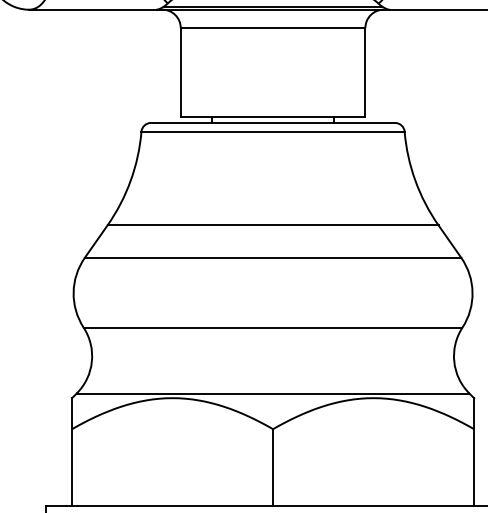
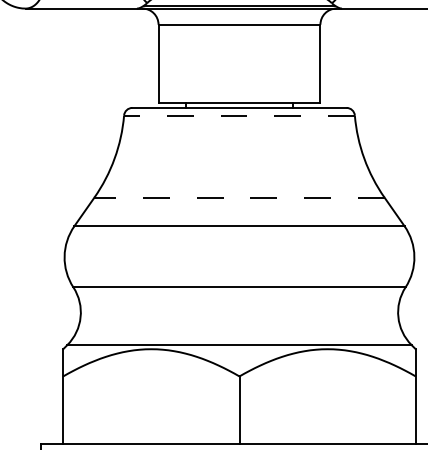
line: (271, 131) -> (238, 115), solid -> dashed
line: (273, 225) -> (239, 197), solid -> dashed

